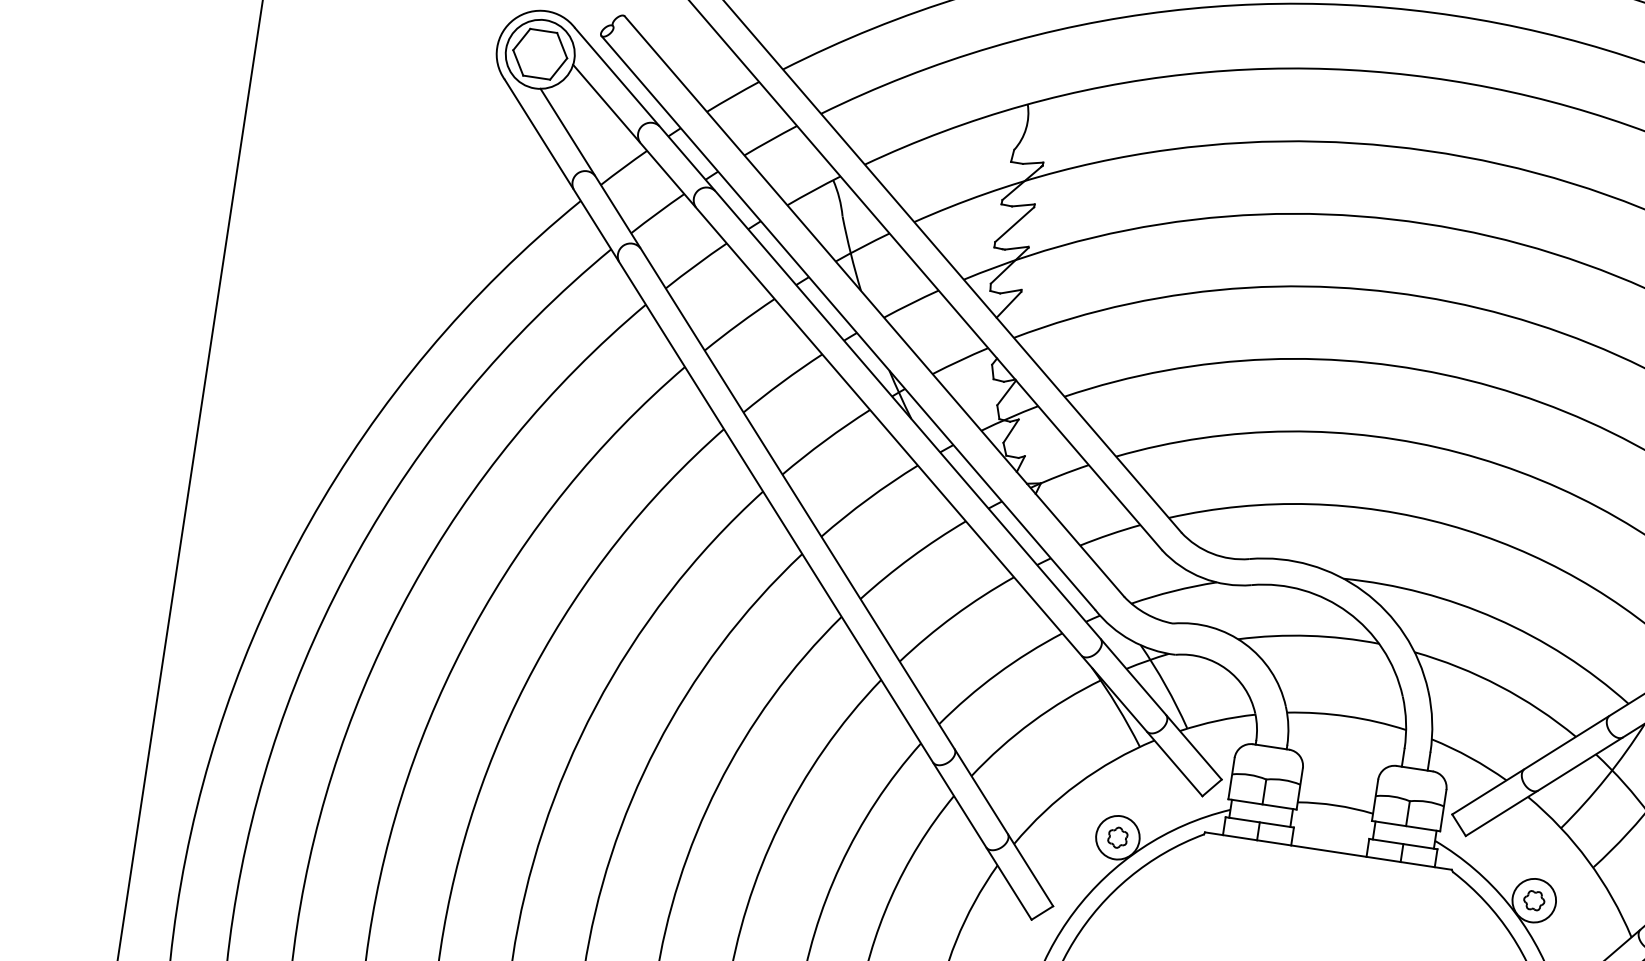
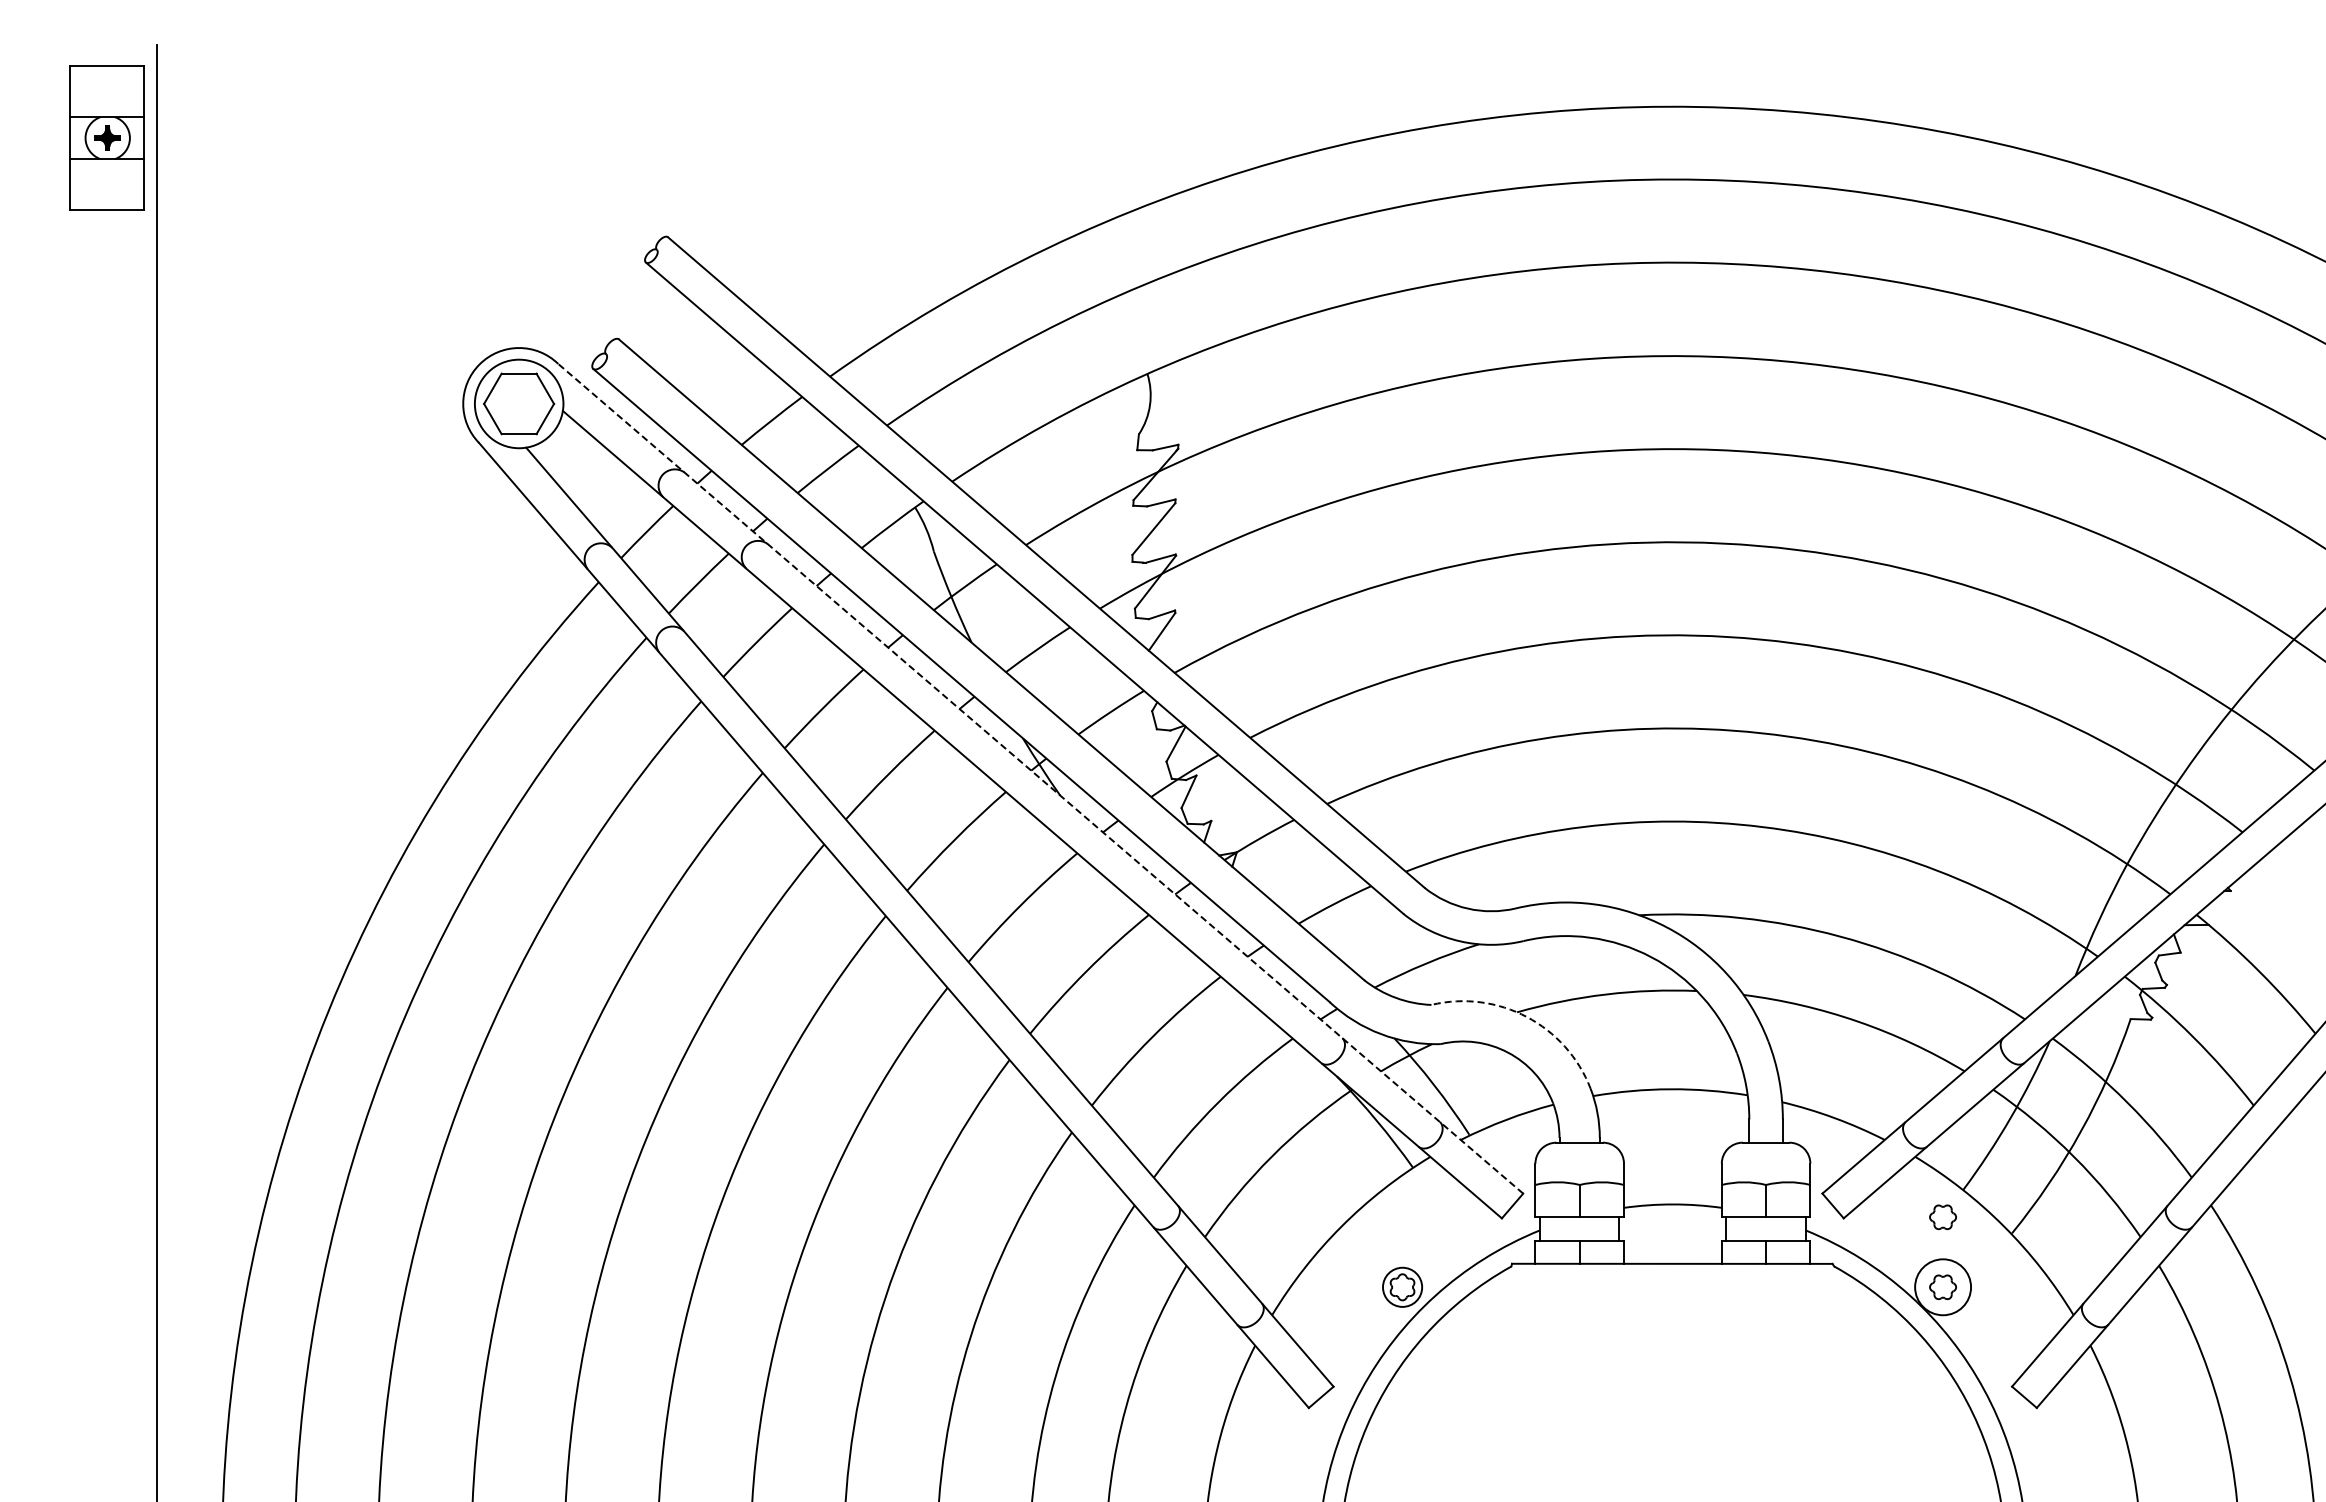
line: (898, 403) -> (1040, 778), solid -> dashed
arc: (1244, 643) -> (1526, 1016), solid -> dashed
circle: (1117, 837) -> (1402, 1287), size x0.7
part: (1541, 846) -> (1942, 1217), added

